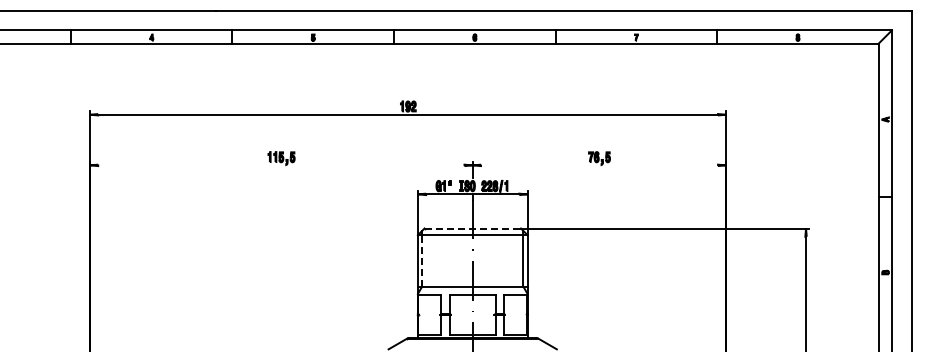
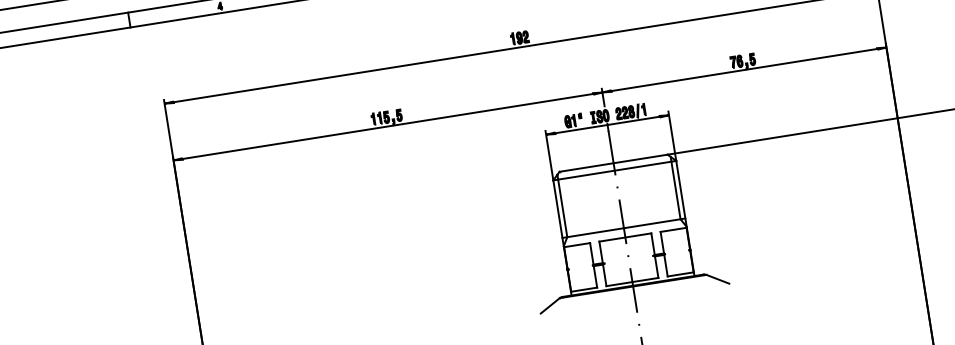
line: (281, 165) -> (388, 126), added
line: (599, 165) -> (744, 70), added
line: (473, 228) -> (614, 163), dashed -> solid
line: (422, 260) -> (562, 207), dashed -> solid

